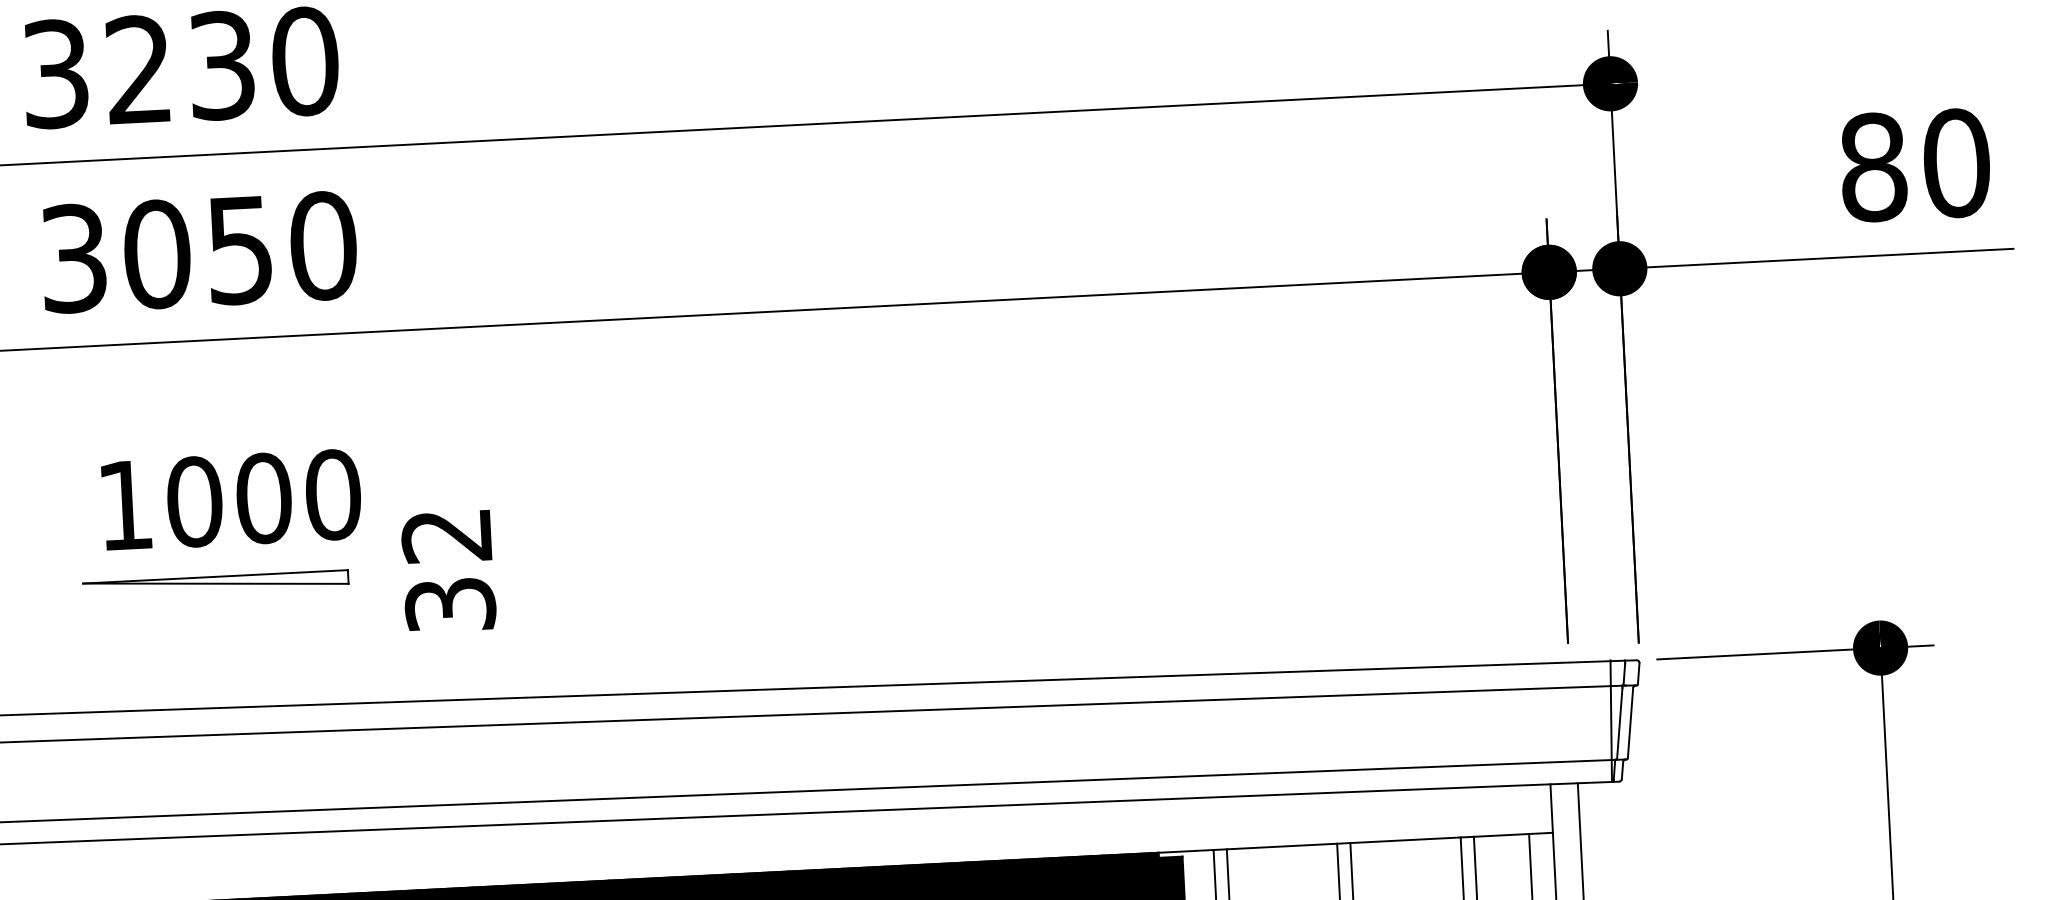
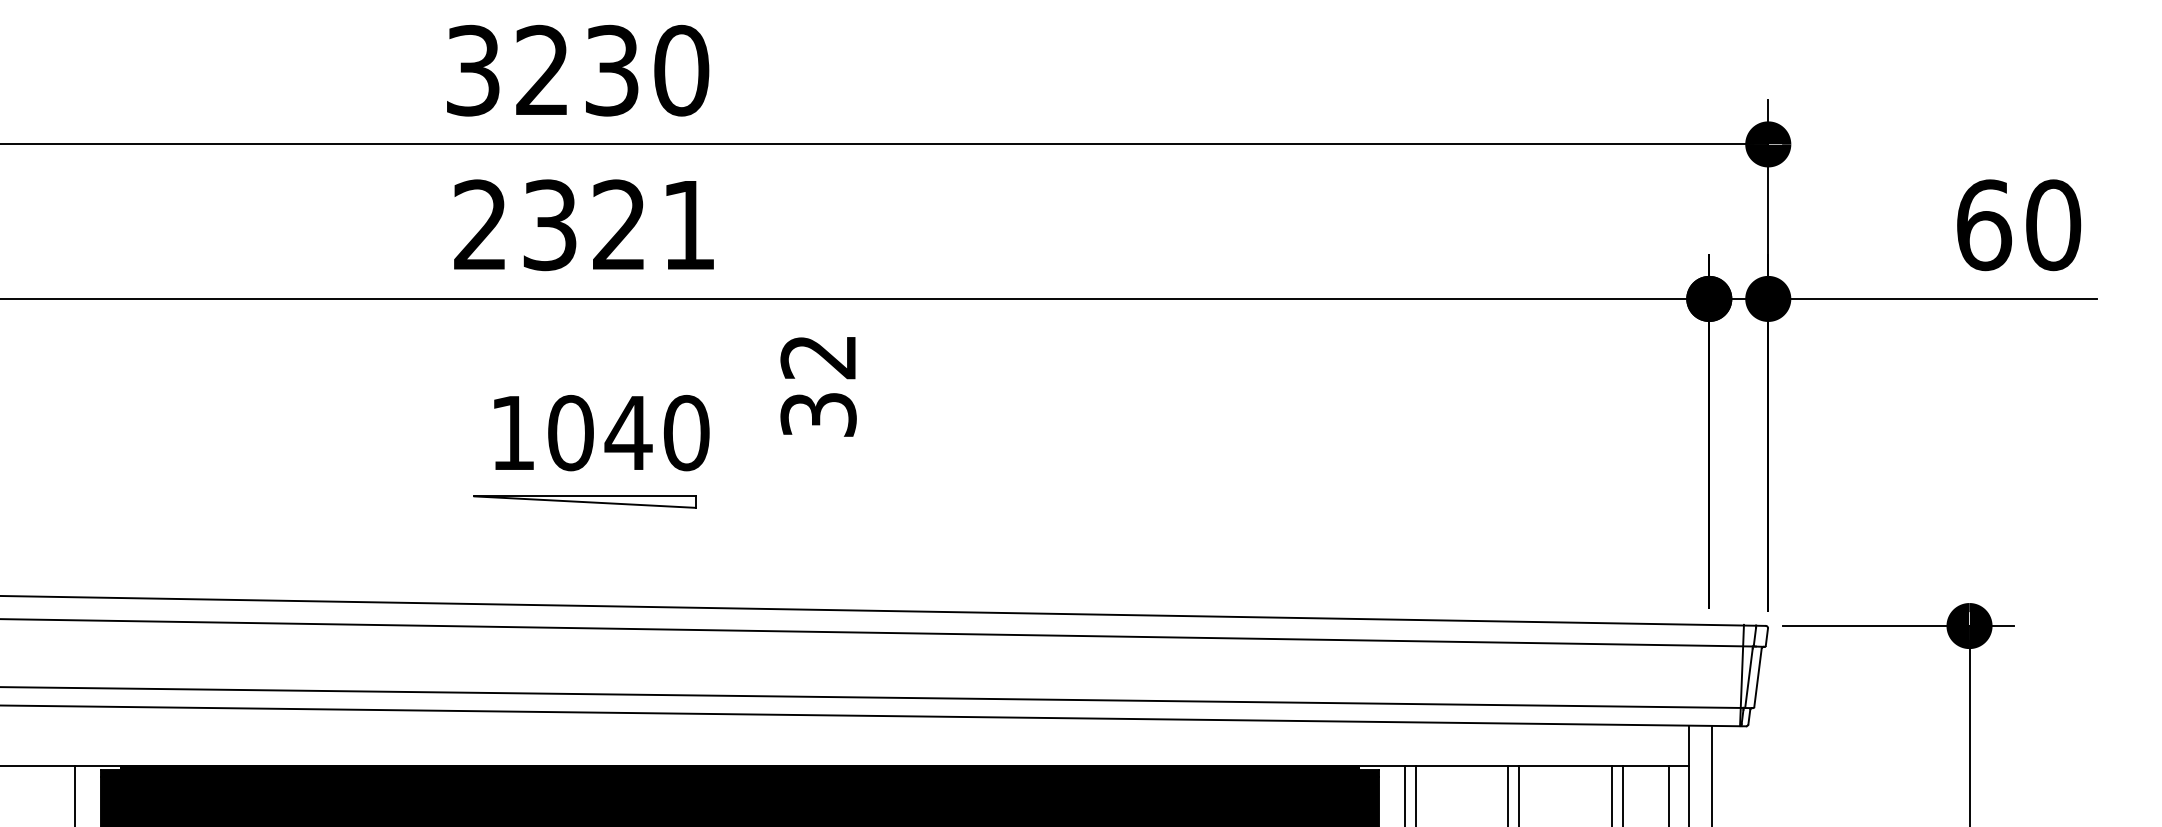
text: (1874, 167) -> (1984, 225), 80 -> 60
text: (199, 252) -> (585, 225), 3050 -> 2321
text: (263, 498) -> (628, 433), 1000 -> 1040
text: (448, 571) -> (818, 386), moved

